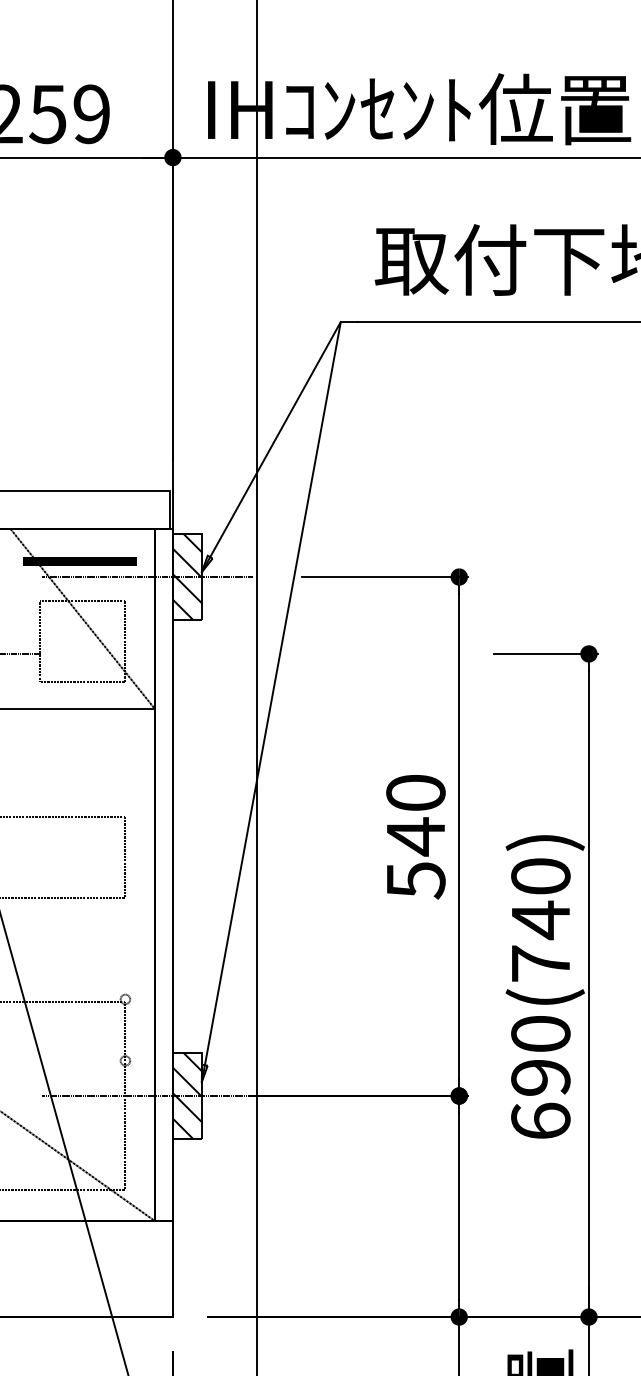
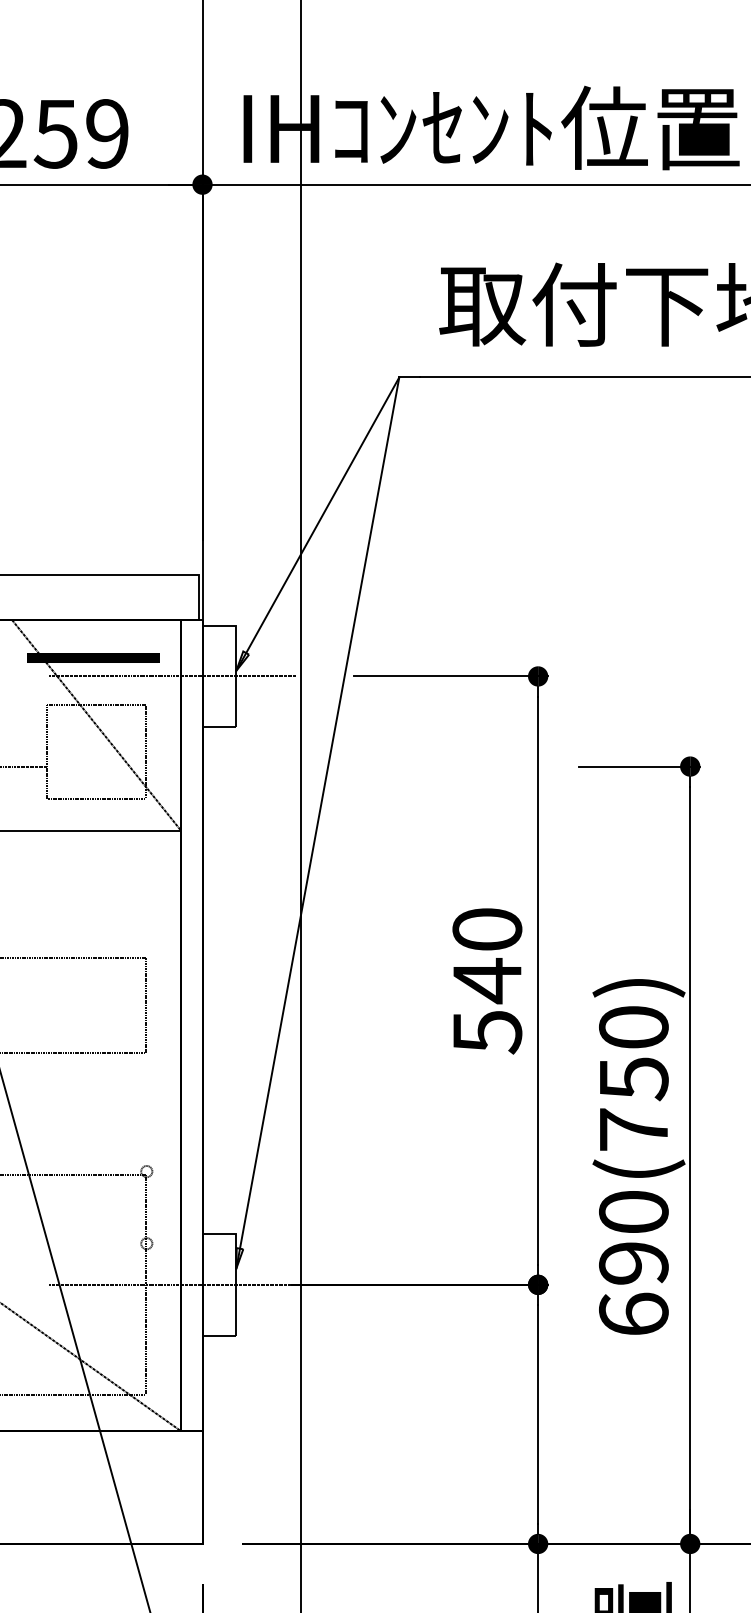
hatch: (187, 577) -> (219, 676), removed
text: (541, 920) -> (634, 1078), 690(740) -> 690(750)
hatch: (187, 1095) -> (219, 1284), removed

